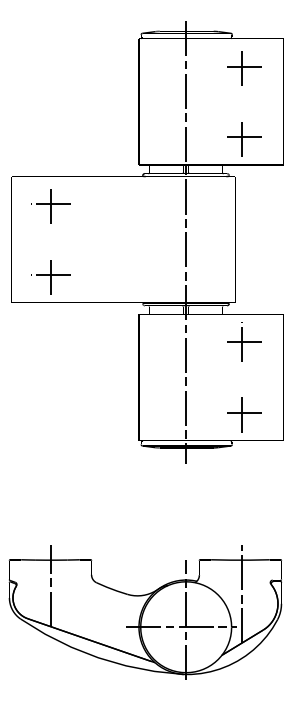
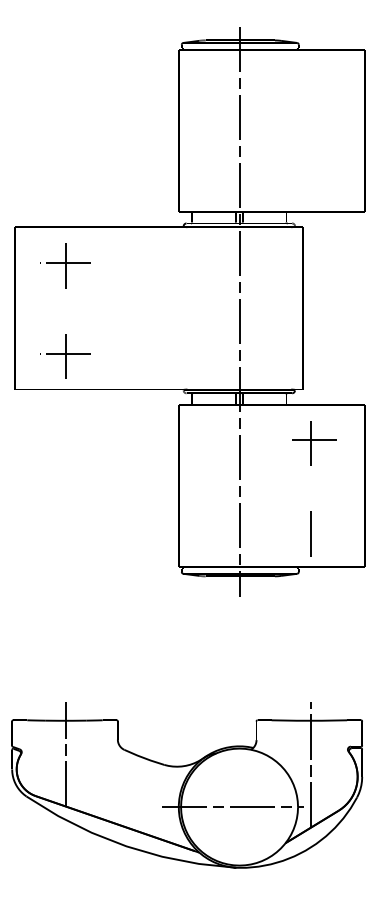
part: (244, 68) -> (314, 88), removed
part: (244, 139) -> (314, 179), removed
line: (241, 413) -> (310, 531), removed
line: (186, 619) -> (239, 797), removed

